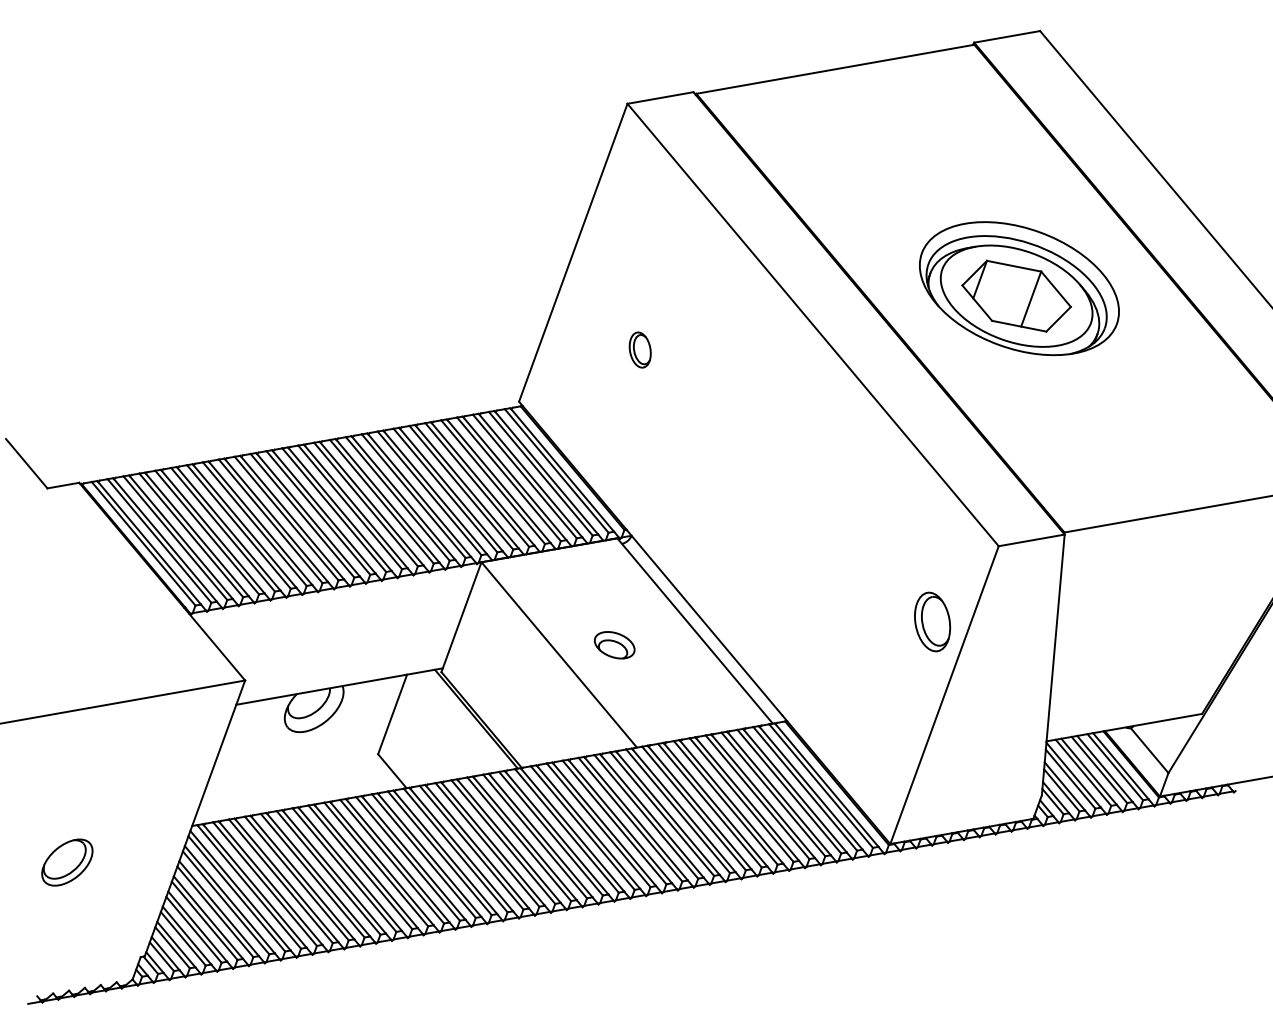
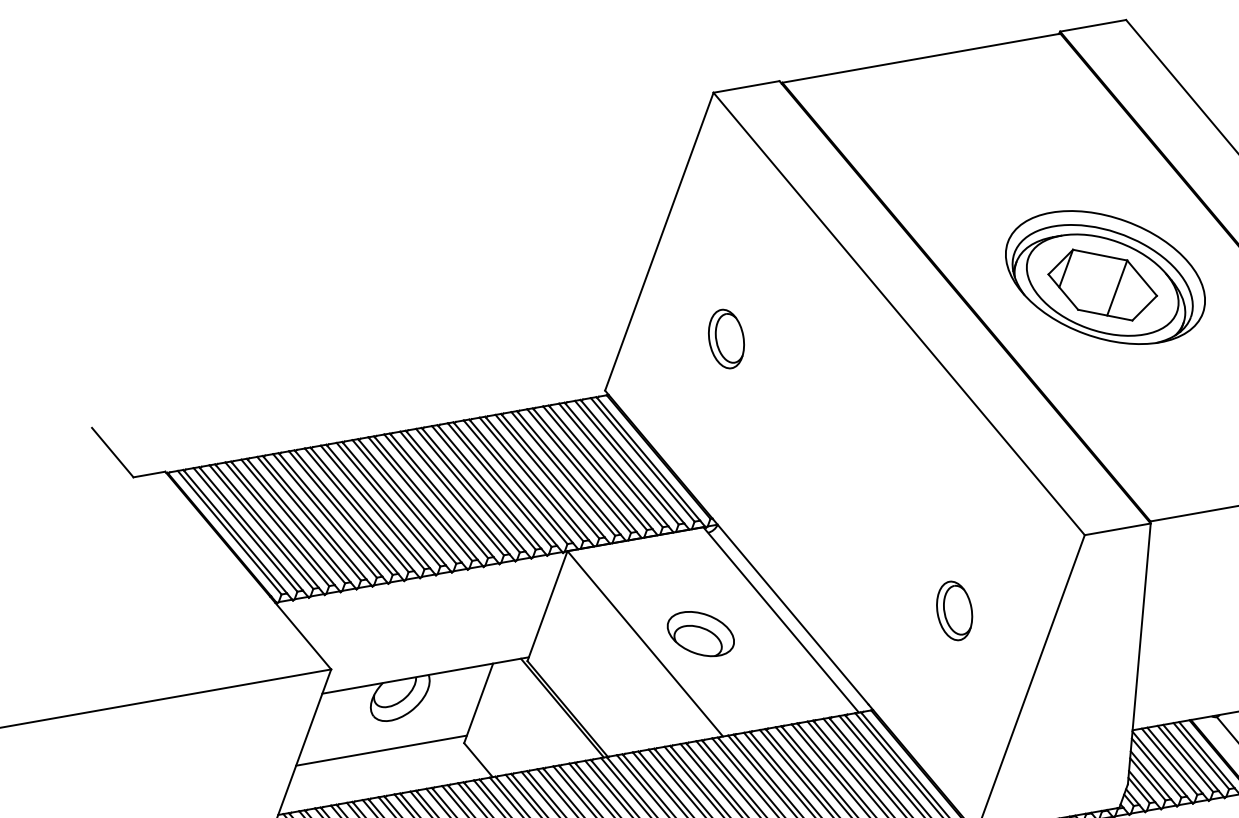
part: (639, 349) -> (725, 338), size x1.67
part: (932, 621) -> (954, 610), moved
part: (614, 645) -> (700, 634), size x1.67
line: (295, 761) -> (381, 750), added

